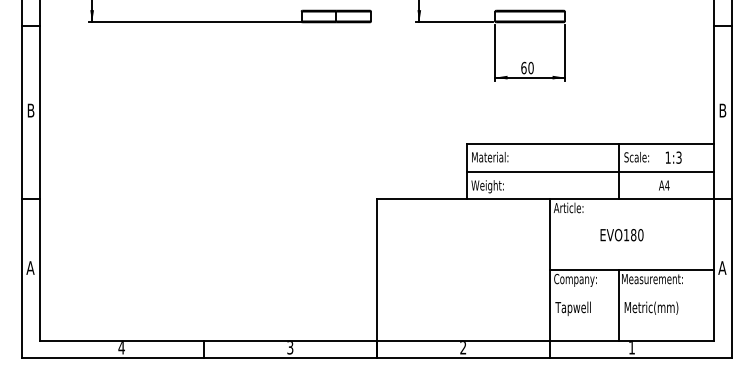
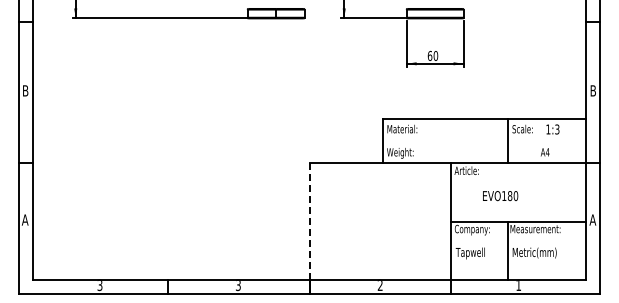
line: (590, 172) -> (484, 141), removed
text: (621, 235) -> (500, 196), moved
line: (377, 269) -> (309, 221), solid -> dashed
text: (121, 349) -> (99, 286), 4 -> 3

